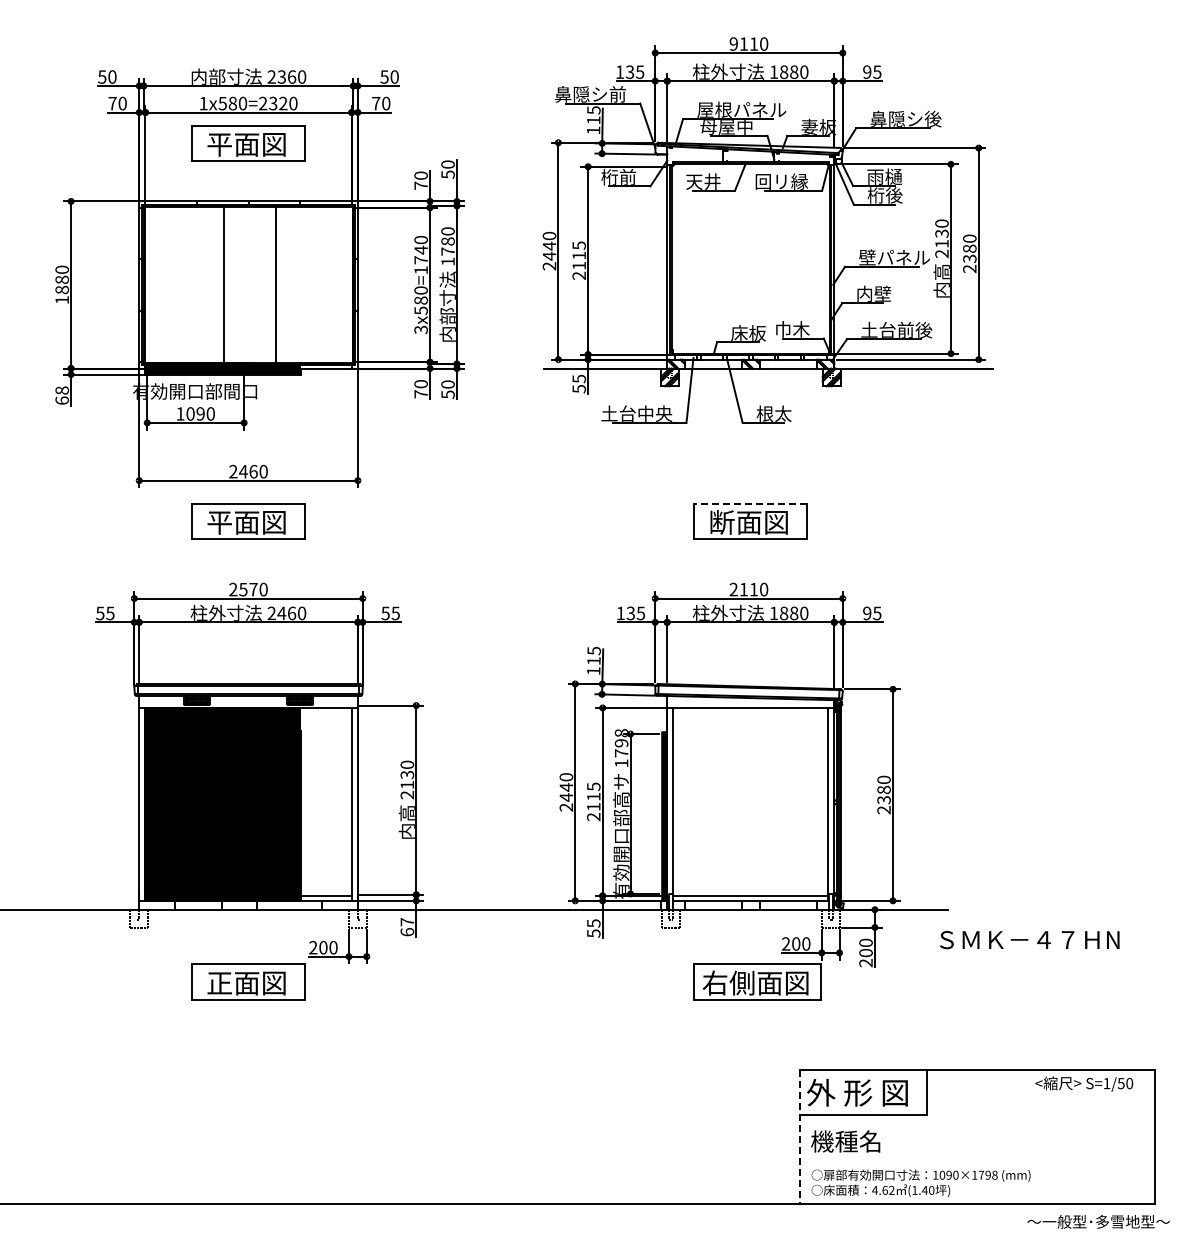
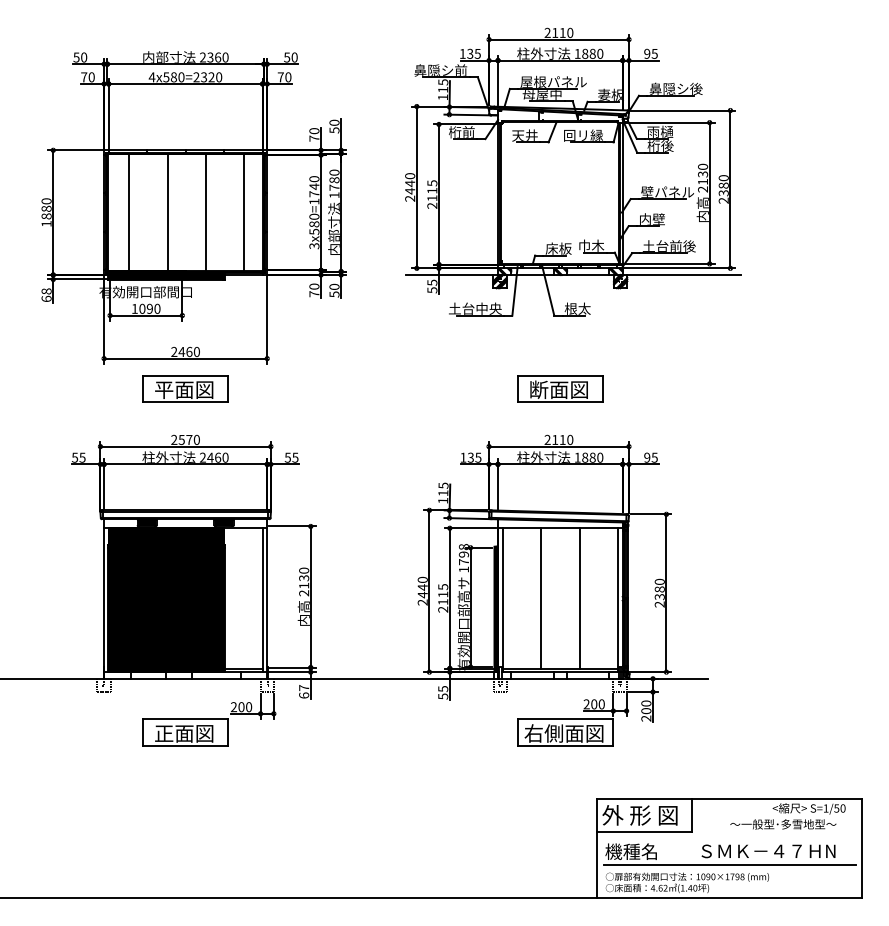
text: (733, 43) -> (547, 32), 9110 -> 2110
text: (203, 103) -> (152, 77), 1x580=2320 -> 4x580=2320
part: (248, 143) -> (185, 107), removed
line: (172, 284) -> (128, 212), added
line: (327, 284) -> (244, 212), added
line: (750, 503) -> (560, 375), dashed -> solid
line: (725, 801) -> (541, 598), added
line: (776, 801) -> (579, 598), added
text: (1029, 940) -> (768, 851), moved
line: (799, 1137) -> (596, 848), dashed -> solid
line: (977, 1159) -> (729, 865), added
text: (1098, 1221) -> (783, 824), moved

